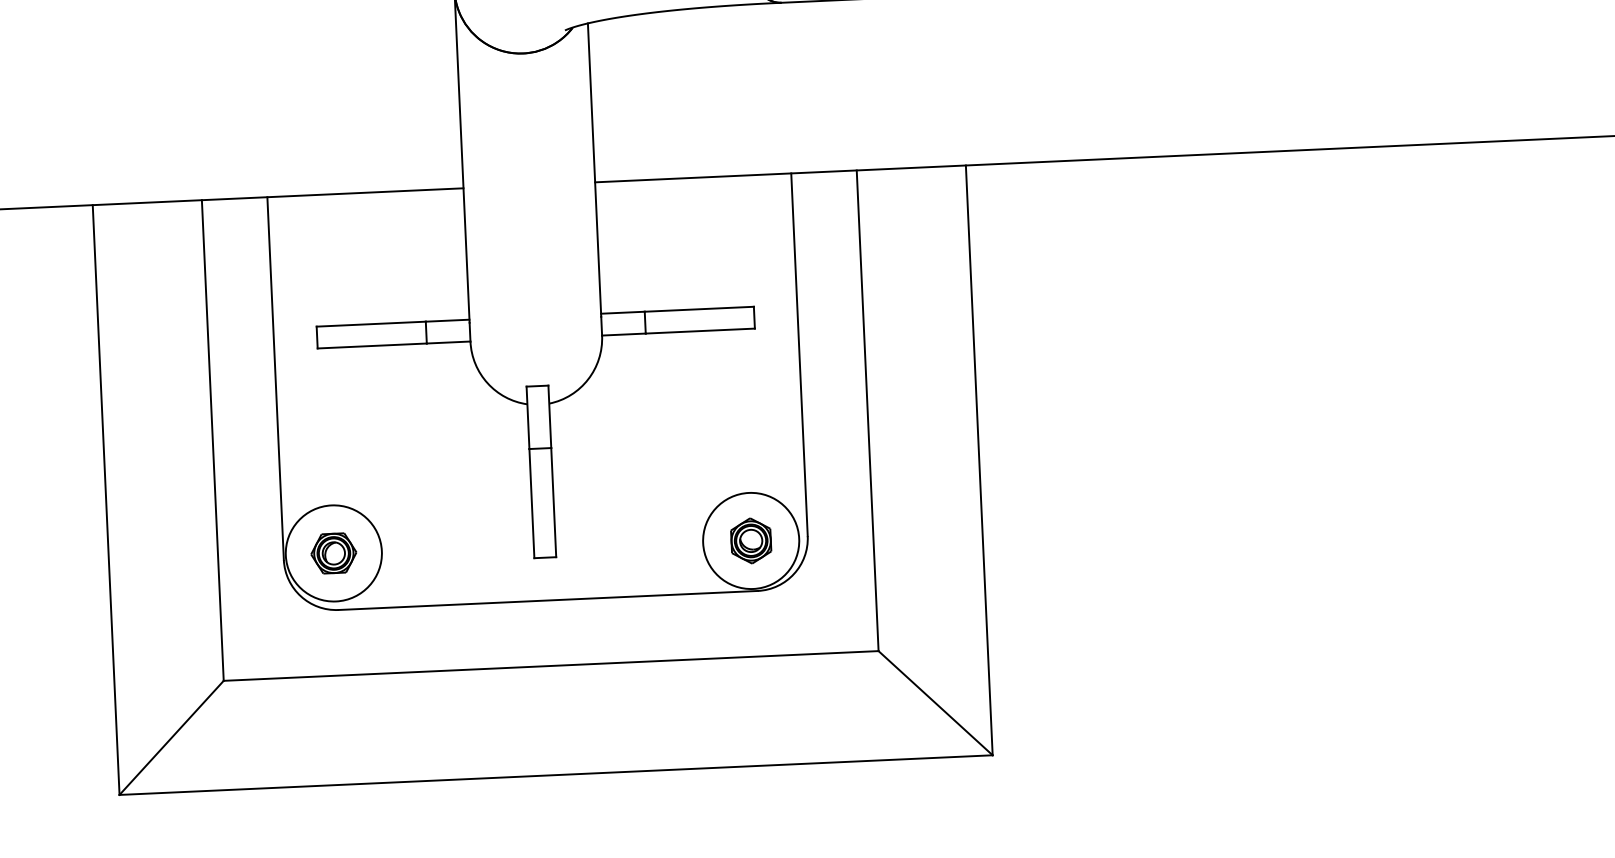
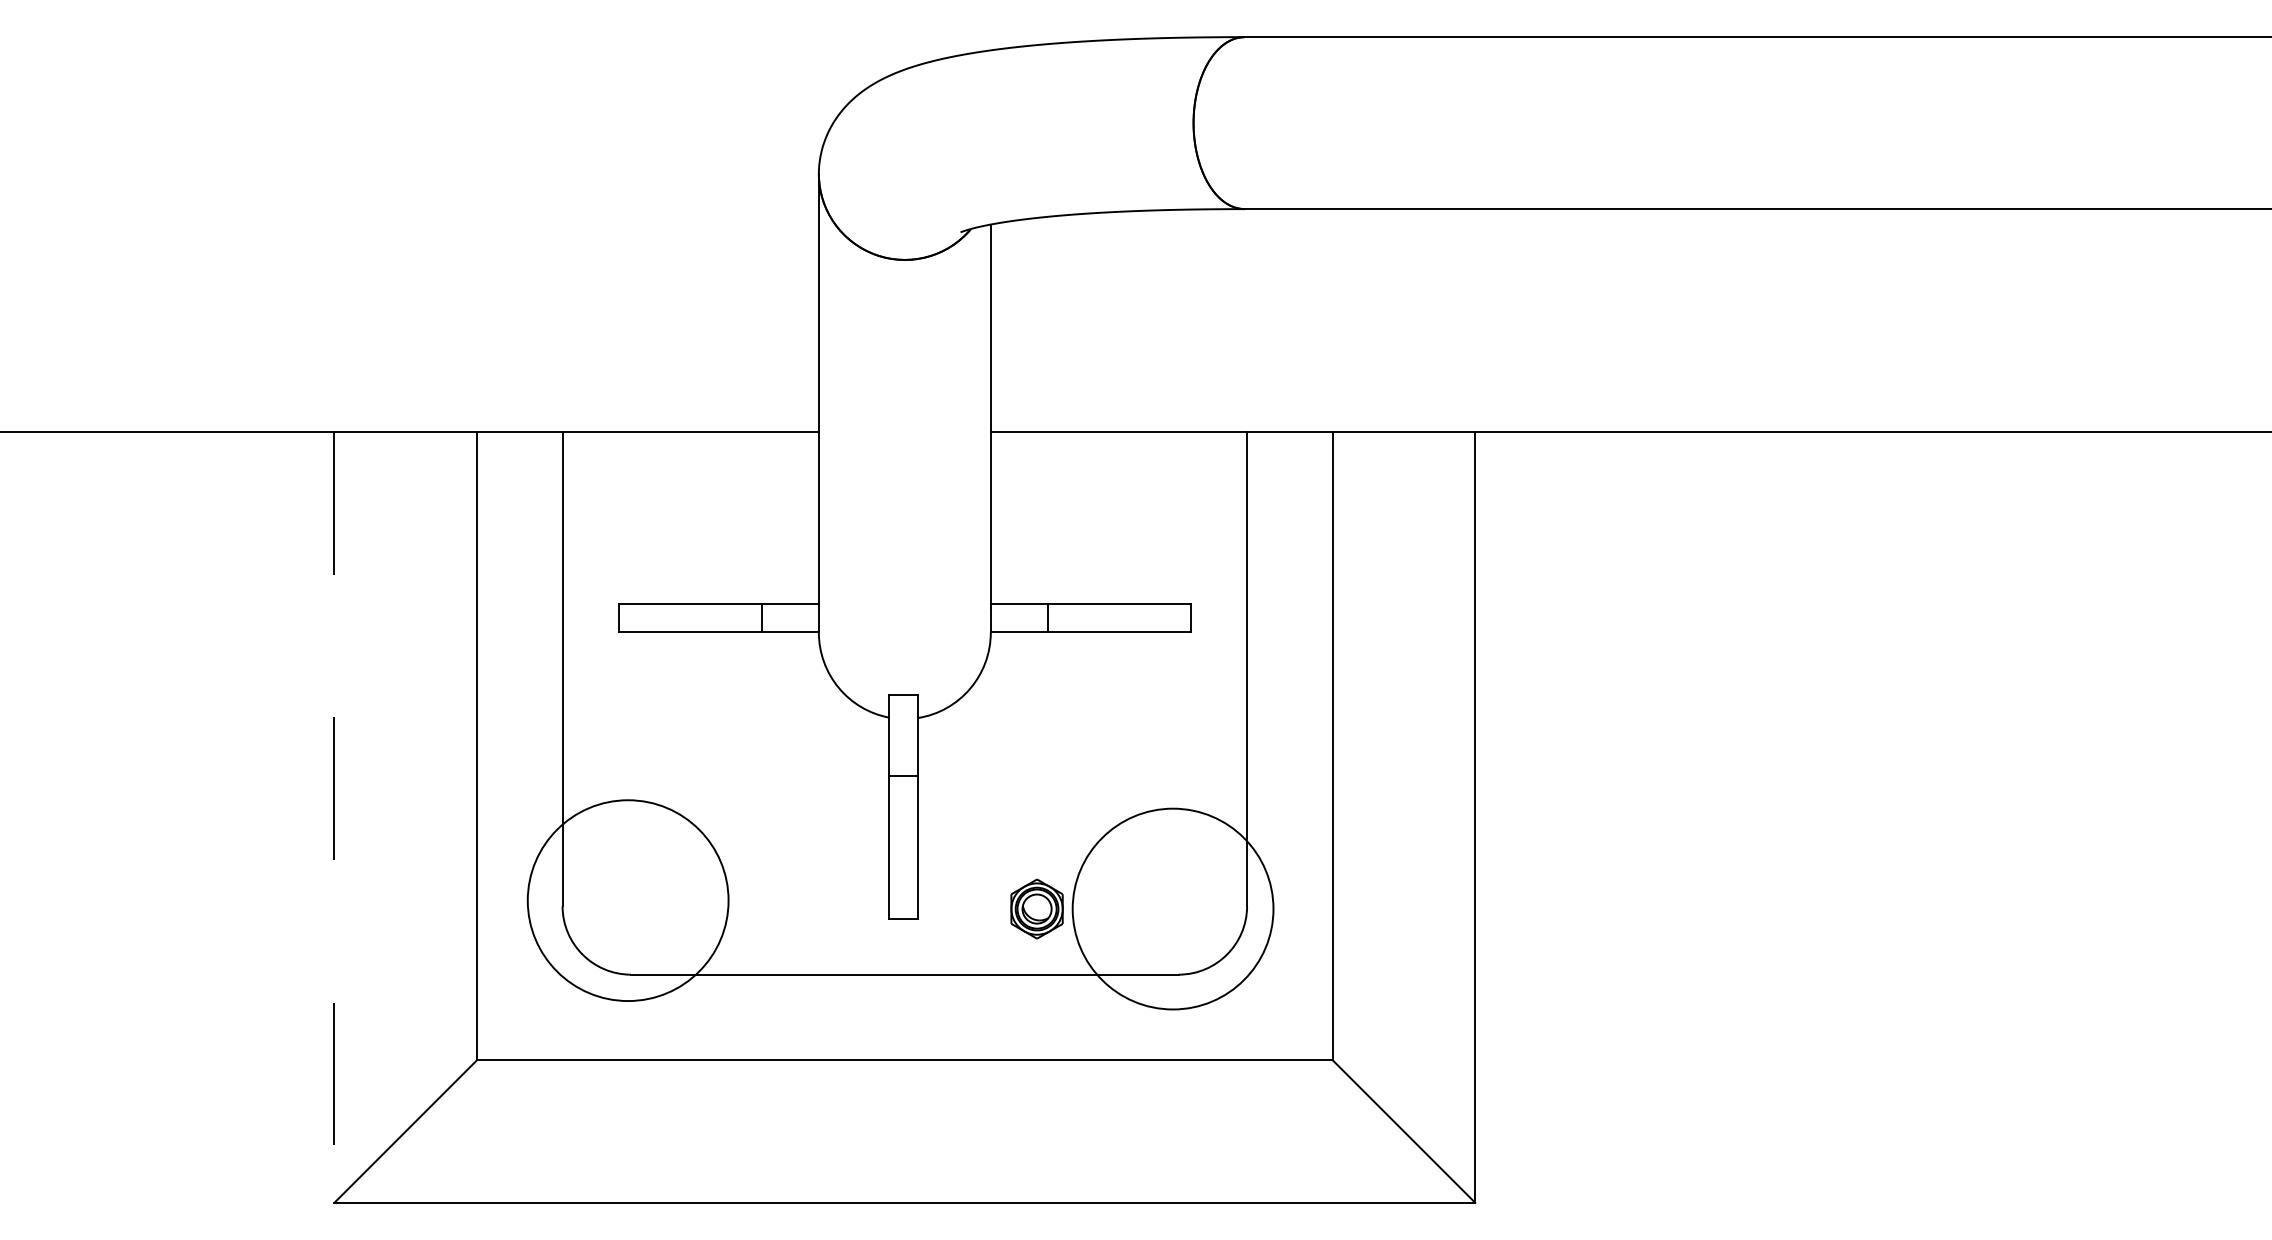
line: (106, 500) -> (334, 818), solid -> dashed
circle: (750, 540) -> (1172, 908), size x1.6
part: (750, 540) -> (1036, 908), moved
circle: (333, 553) -> (627, 900), size x1.6
part: (334, 553) -> (628, 900), removed

